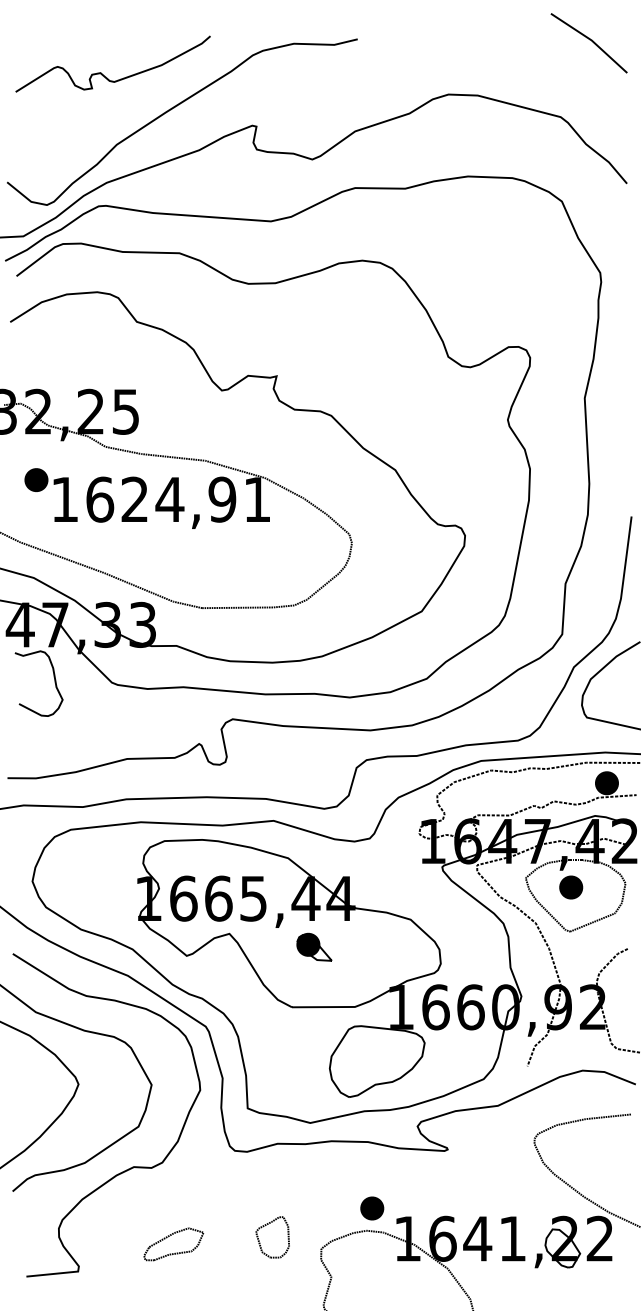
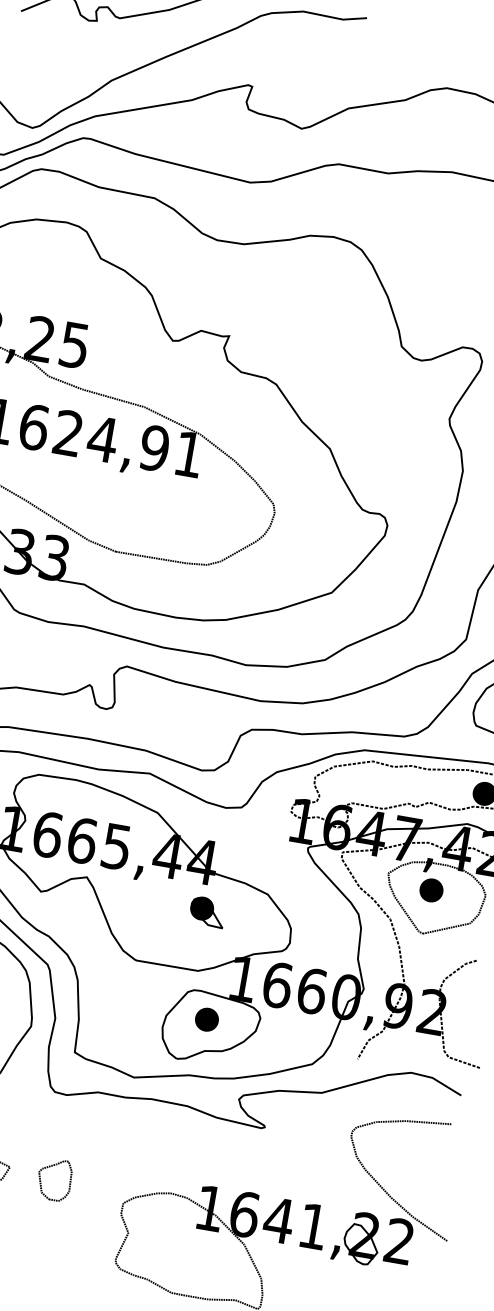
part: (314, 946) -> (207, 911), moved
part: (372, 1208) -> (207, 1019), moved
part: (272, 1237) -> (54, 1179), moved

